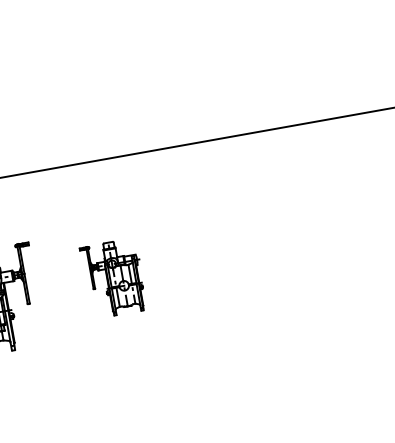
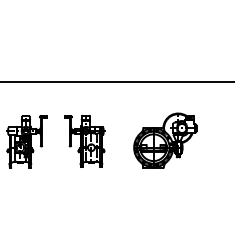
part: (273, 248) -> (165, 140), added
part: (112, 277) -> (84, 140), size x1.43

